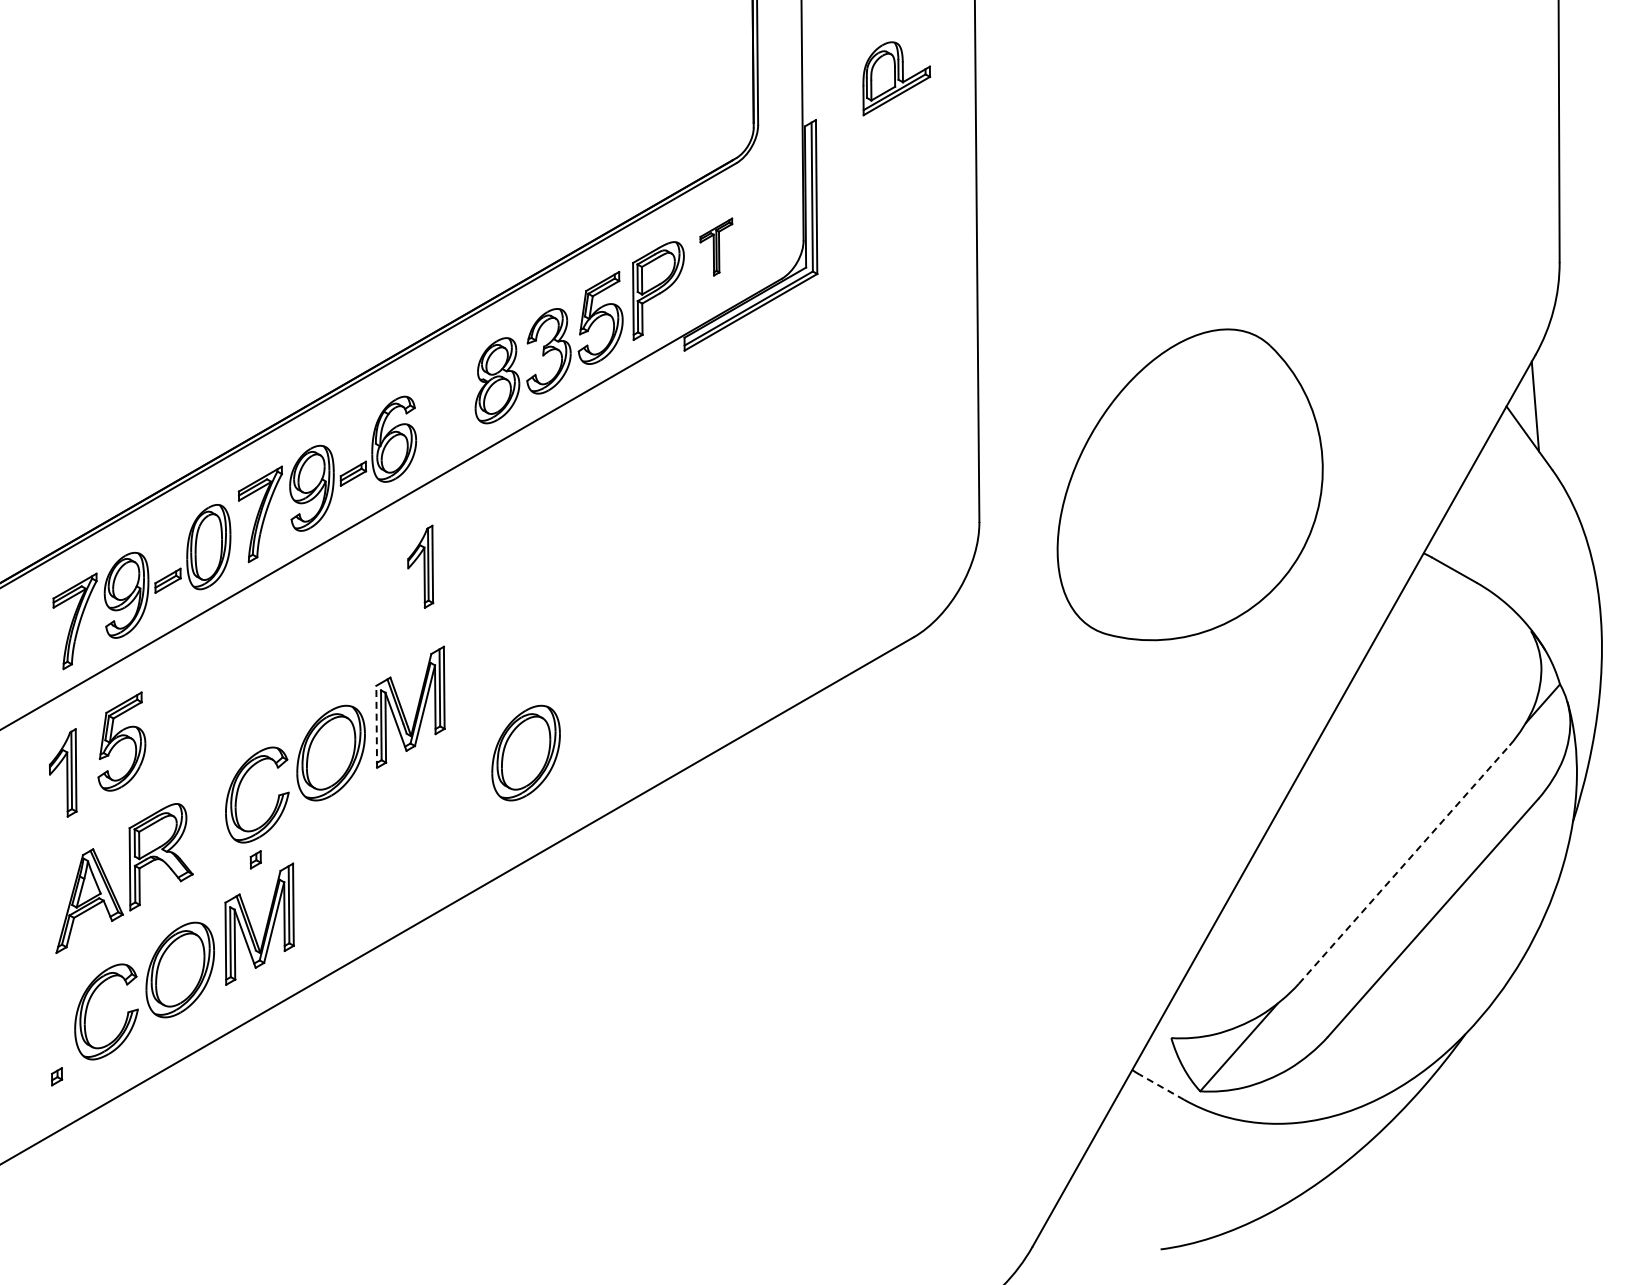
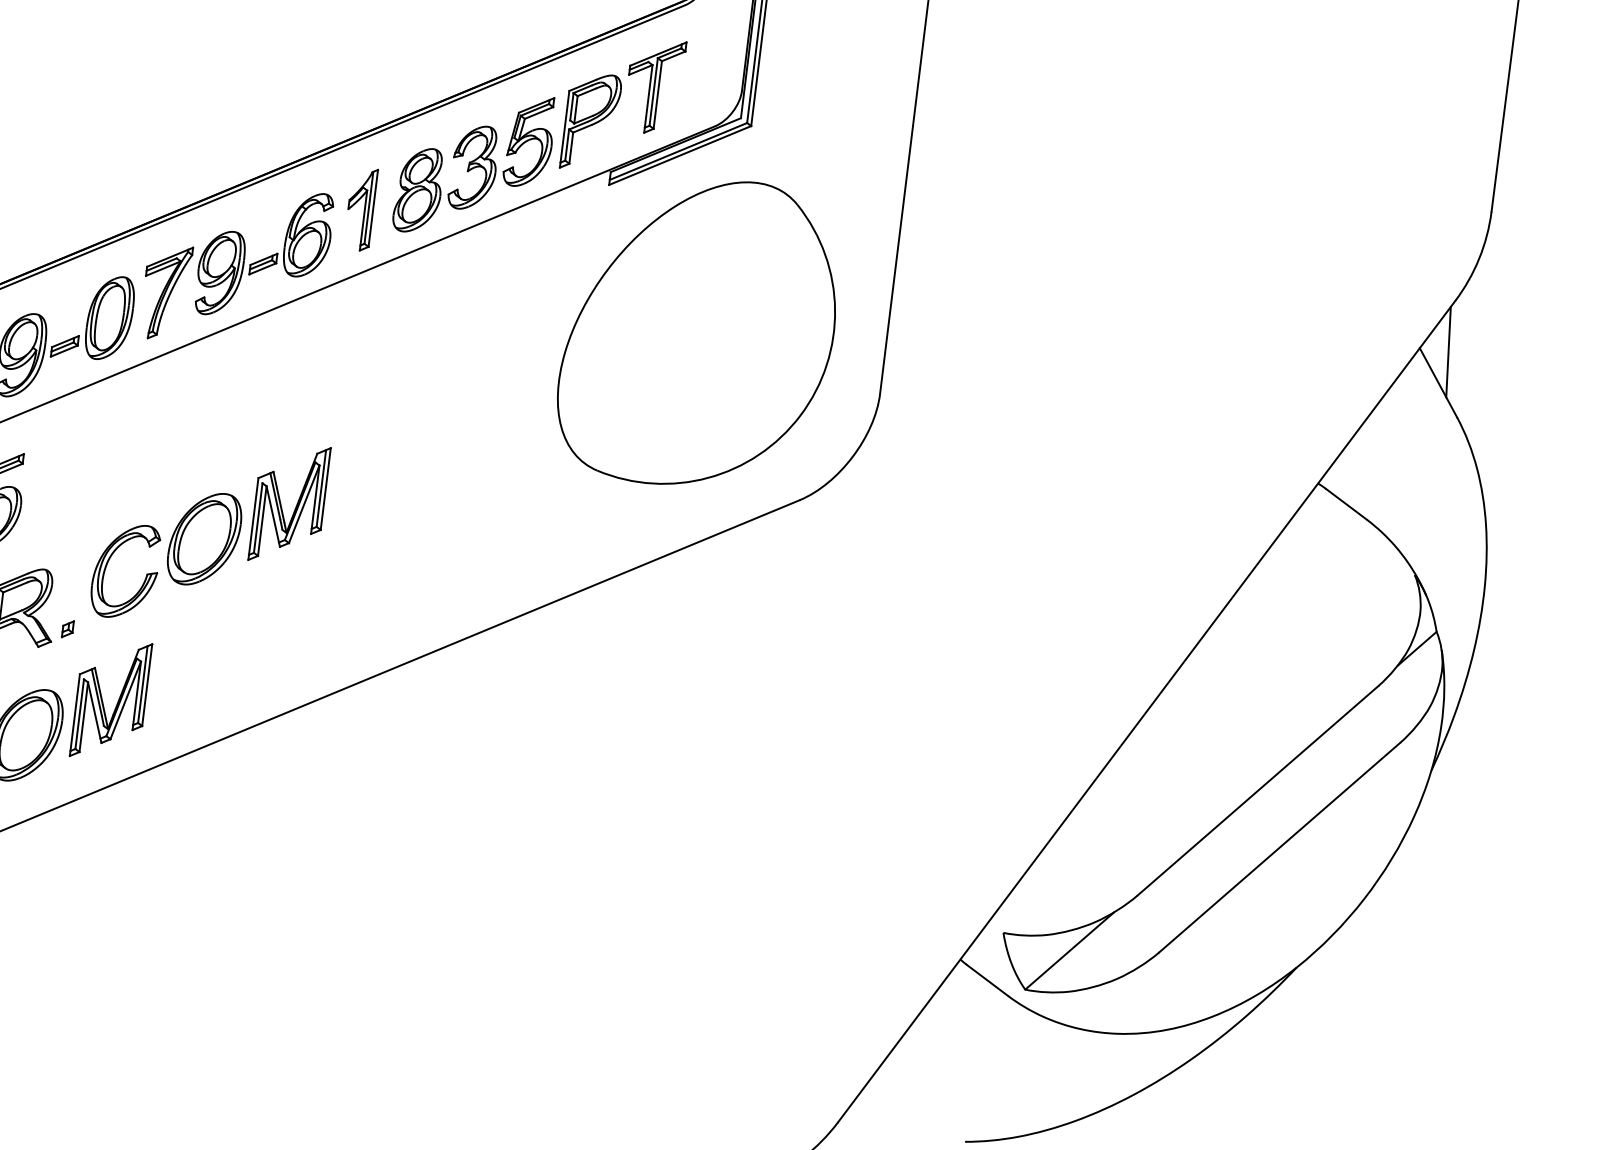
part: (716, 246) -> (654, 85), size x1.67
part: (1189, 484) -> (698, 332), moved
part: (420, 566) -> (360, 208), moved
line: (376, 726) -> (253, 518), dashed -> solid
part: (525, 752) -> (398, 564), removed
part: (255, 859) -> (67, 628), moved
line: (1404, 864) -> (1258, 790), dashed -> solid
line: (1161, 1086) -> (987, 979), dashed -> solid

